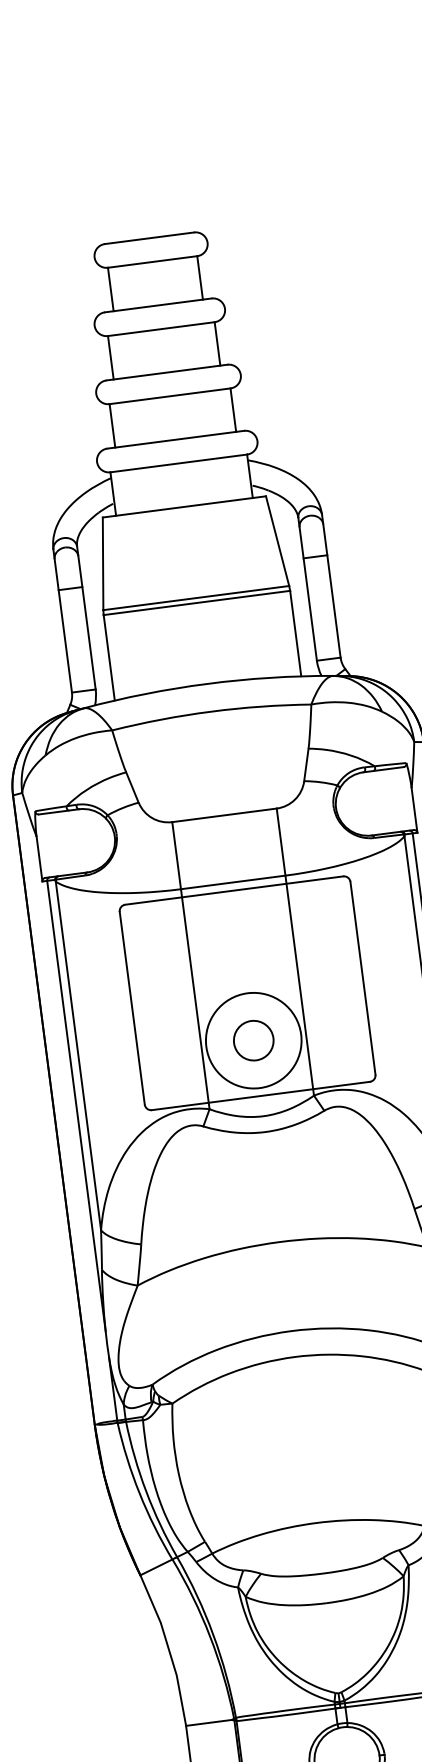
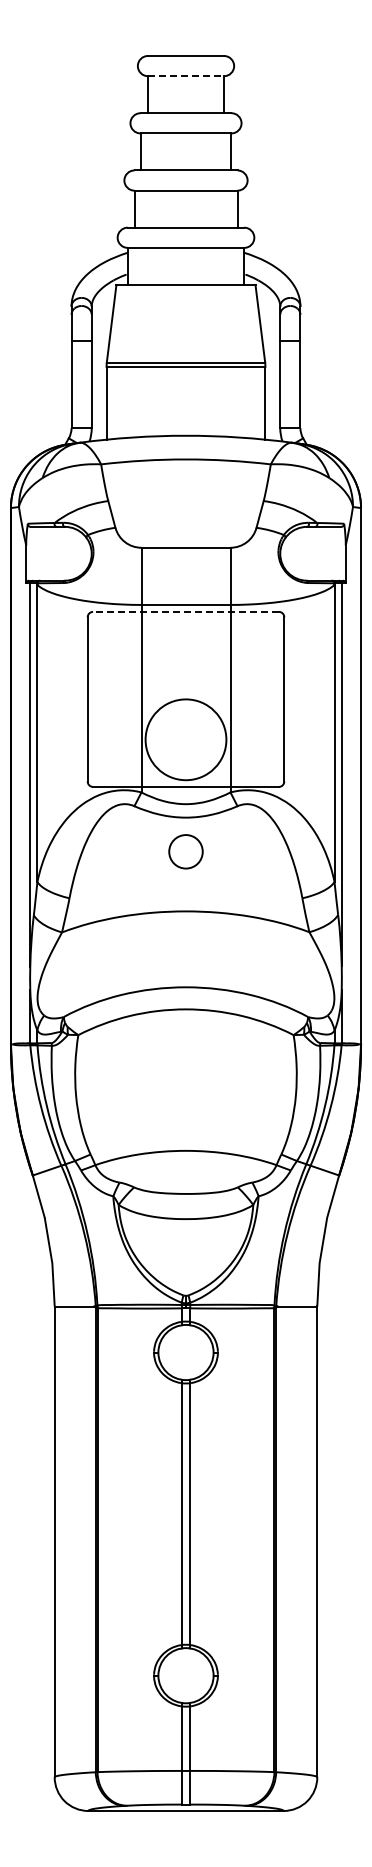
line: (153, 262) -> (186, 76), solid -> dashed
line: (234, 890) -> (186, 611), solid -> dashed
circle: (253, 1040) -> (185, 851), moved

